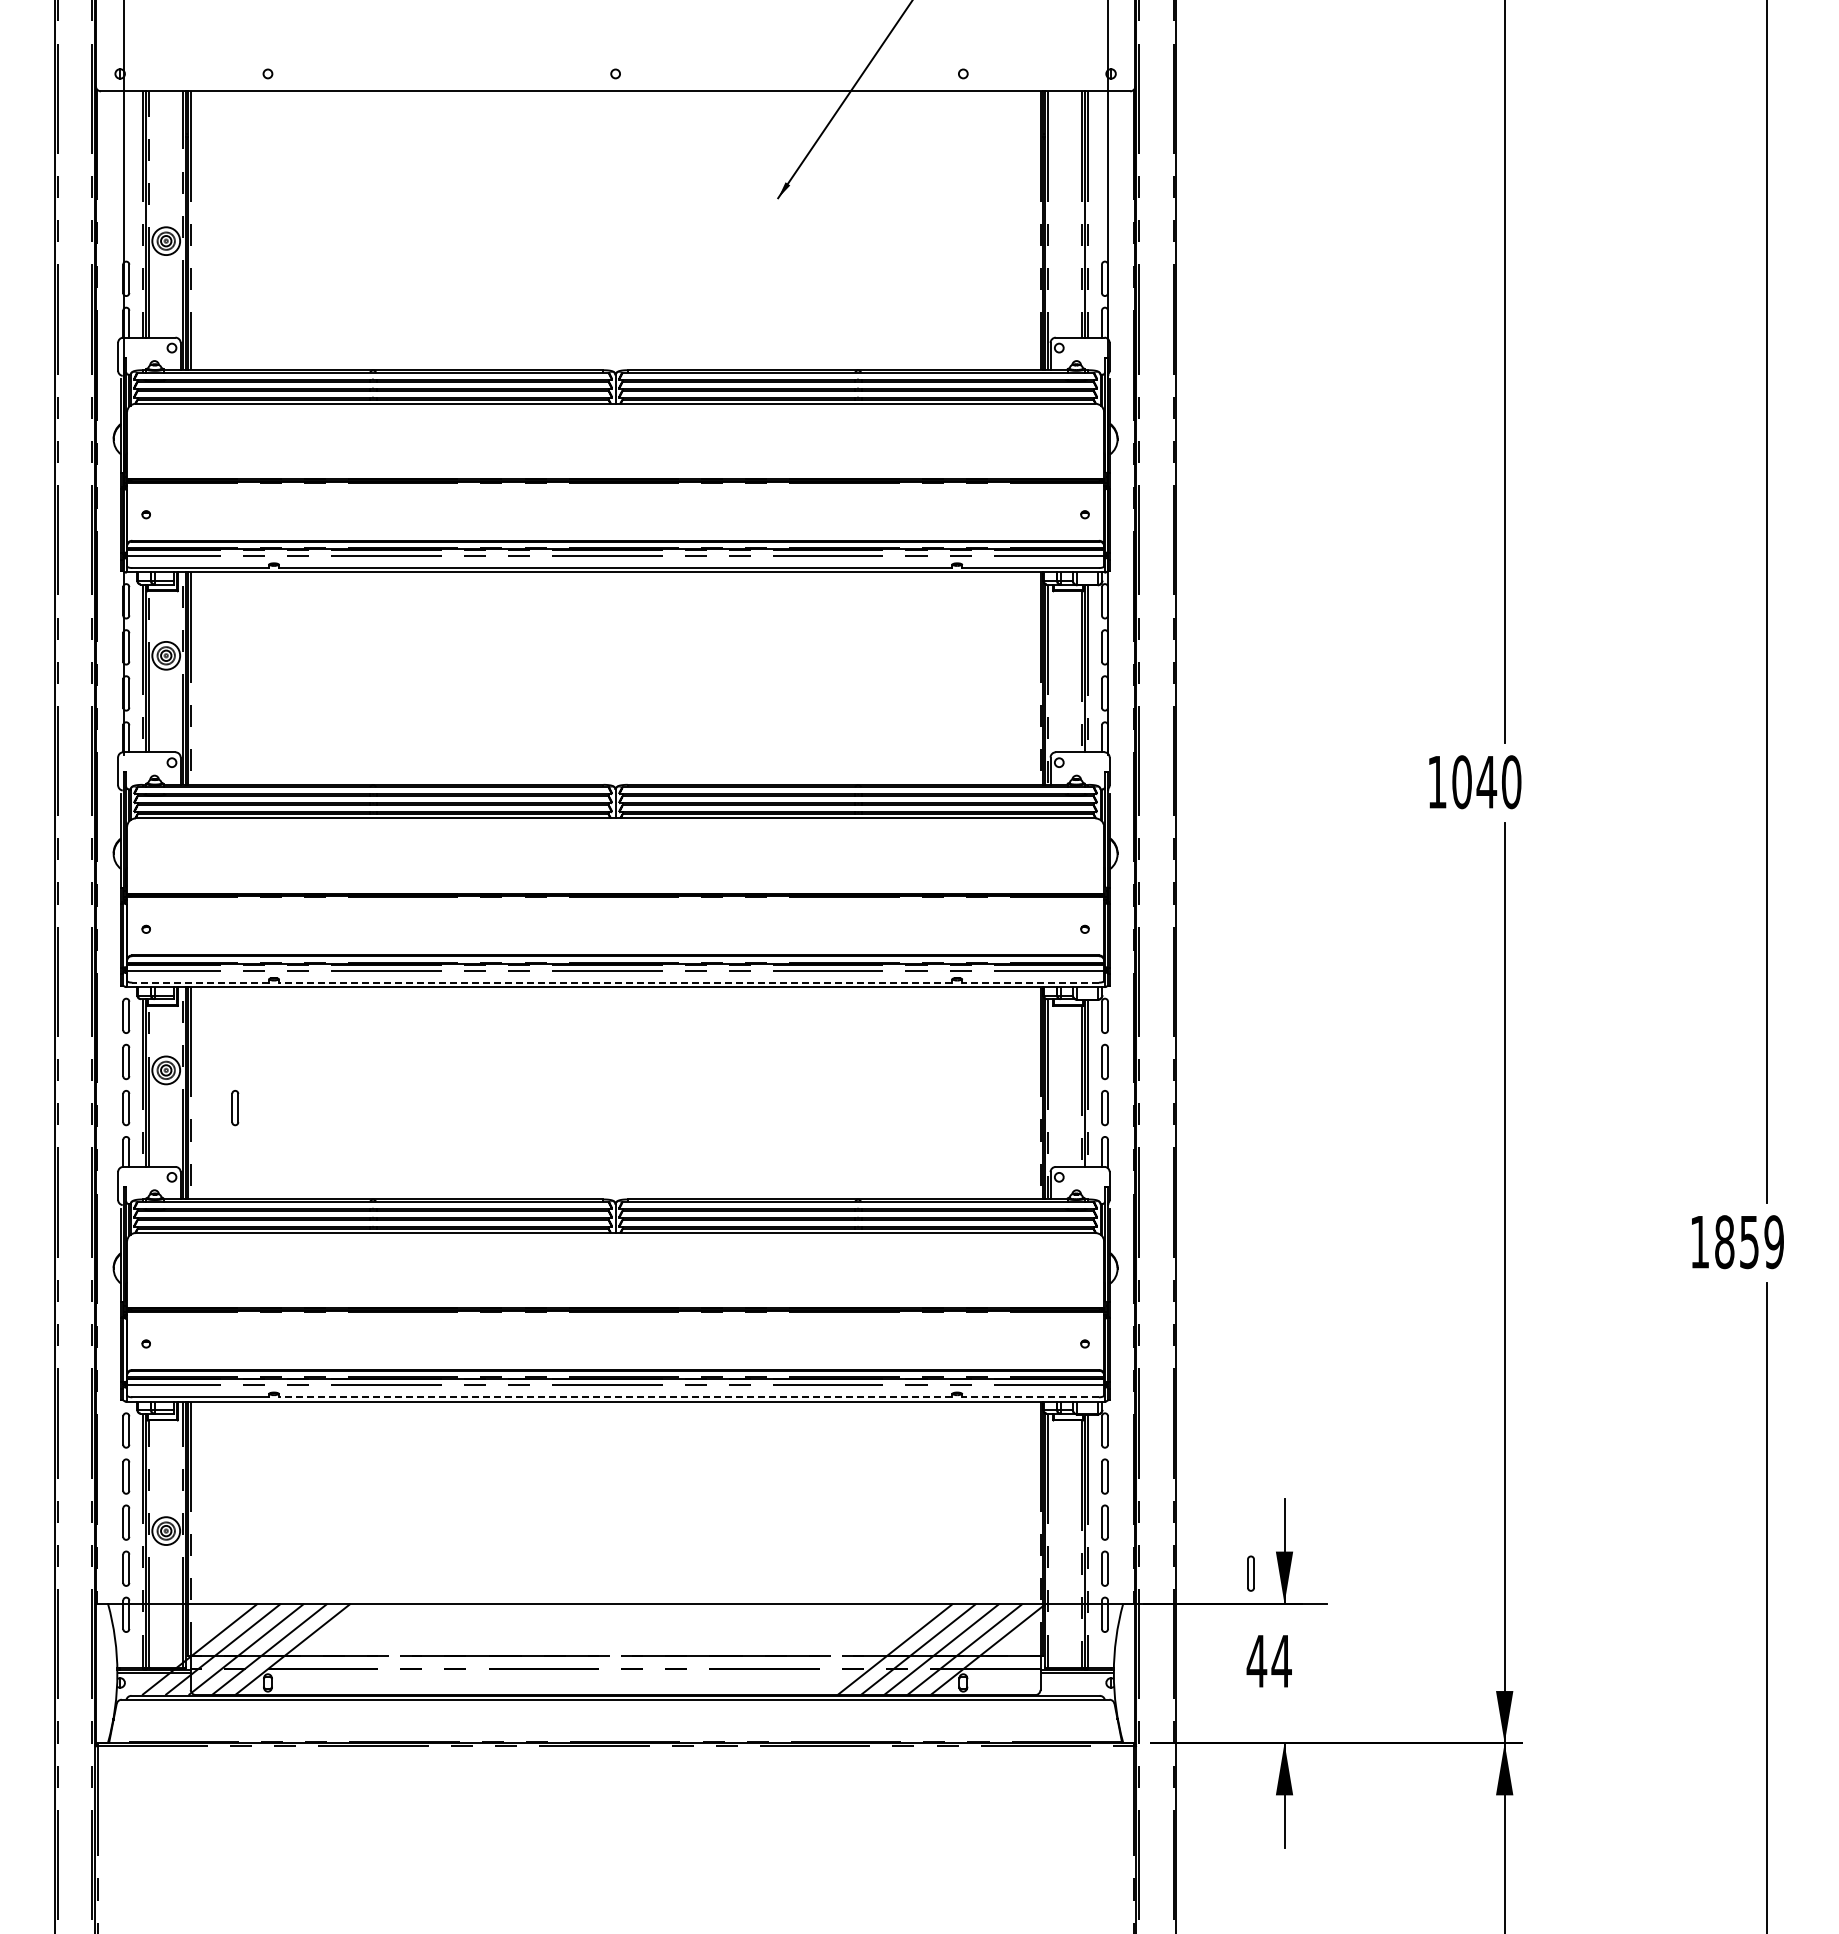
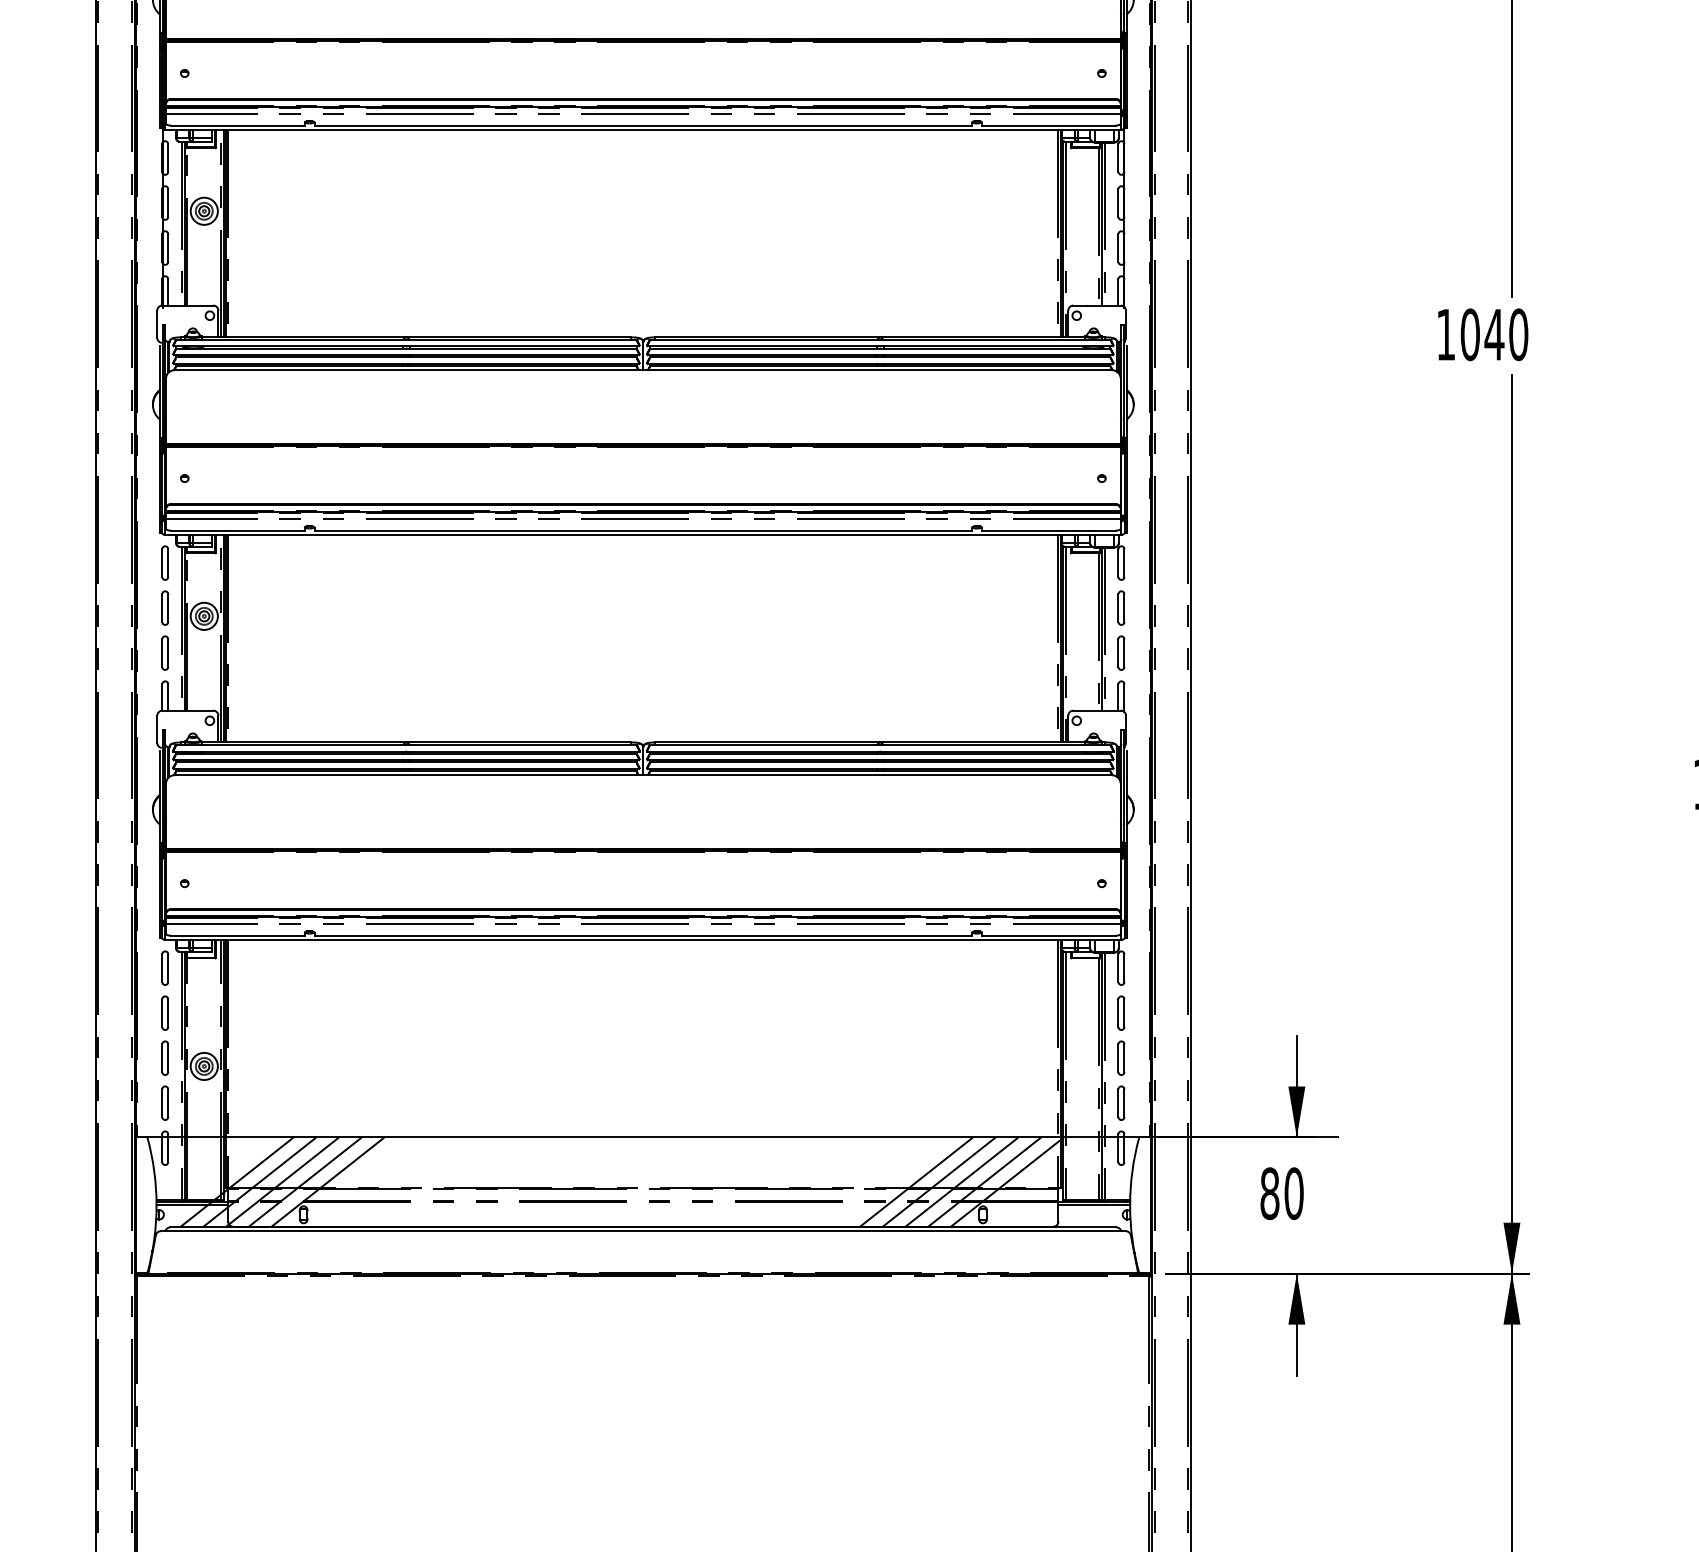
line: (200, 982) -> (237, 530), dashed -> solid
line: (615, 982) -> (643, 530), dashed -> solid
line: (1030, 982) -> (1048, 530), dashed -> solid
part: (235, 1108) -> (271, 653), removed
line: (615, 1397) -> (643, 935), dashed -> solid
line: (1030, 1397) -> (1048, 935), dashed -> solid
part: (1250, 1573) -> (1263, 1107), removed
text: (1268, 1661) -> (1281, 1193), 44 -> 80

